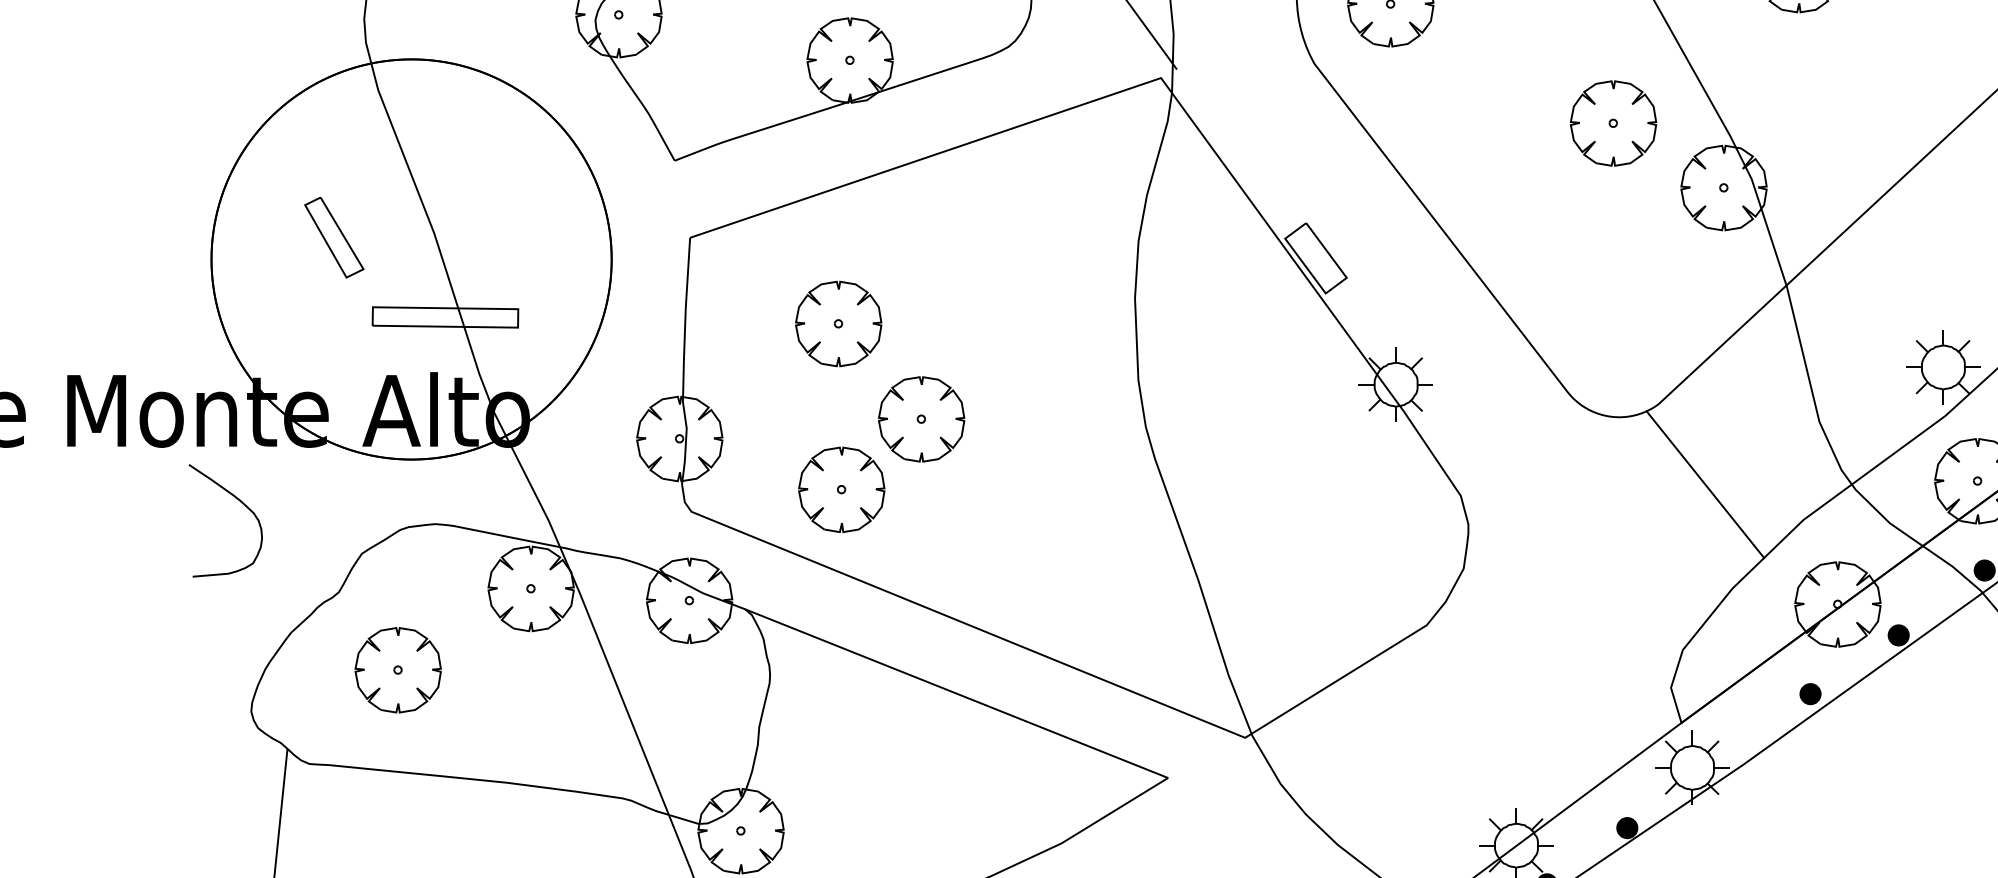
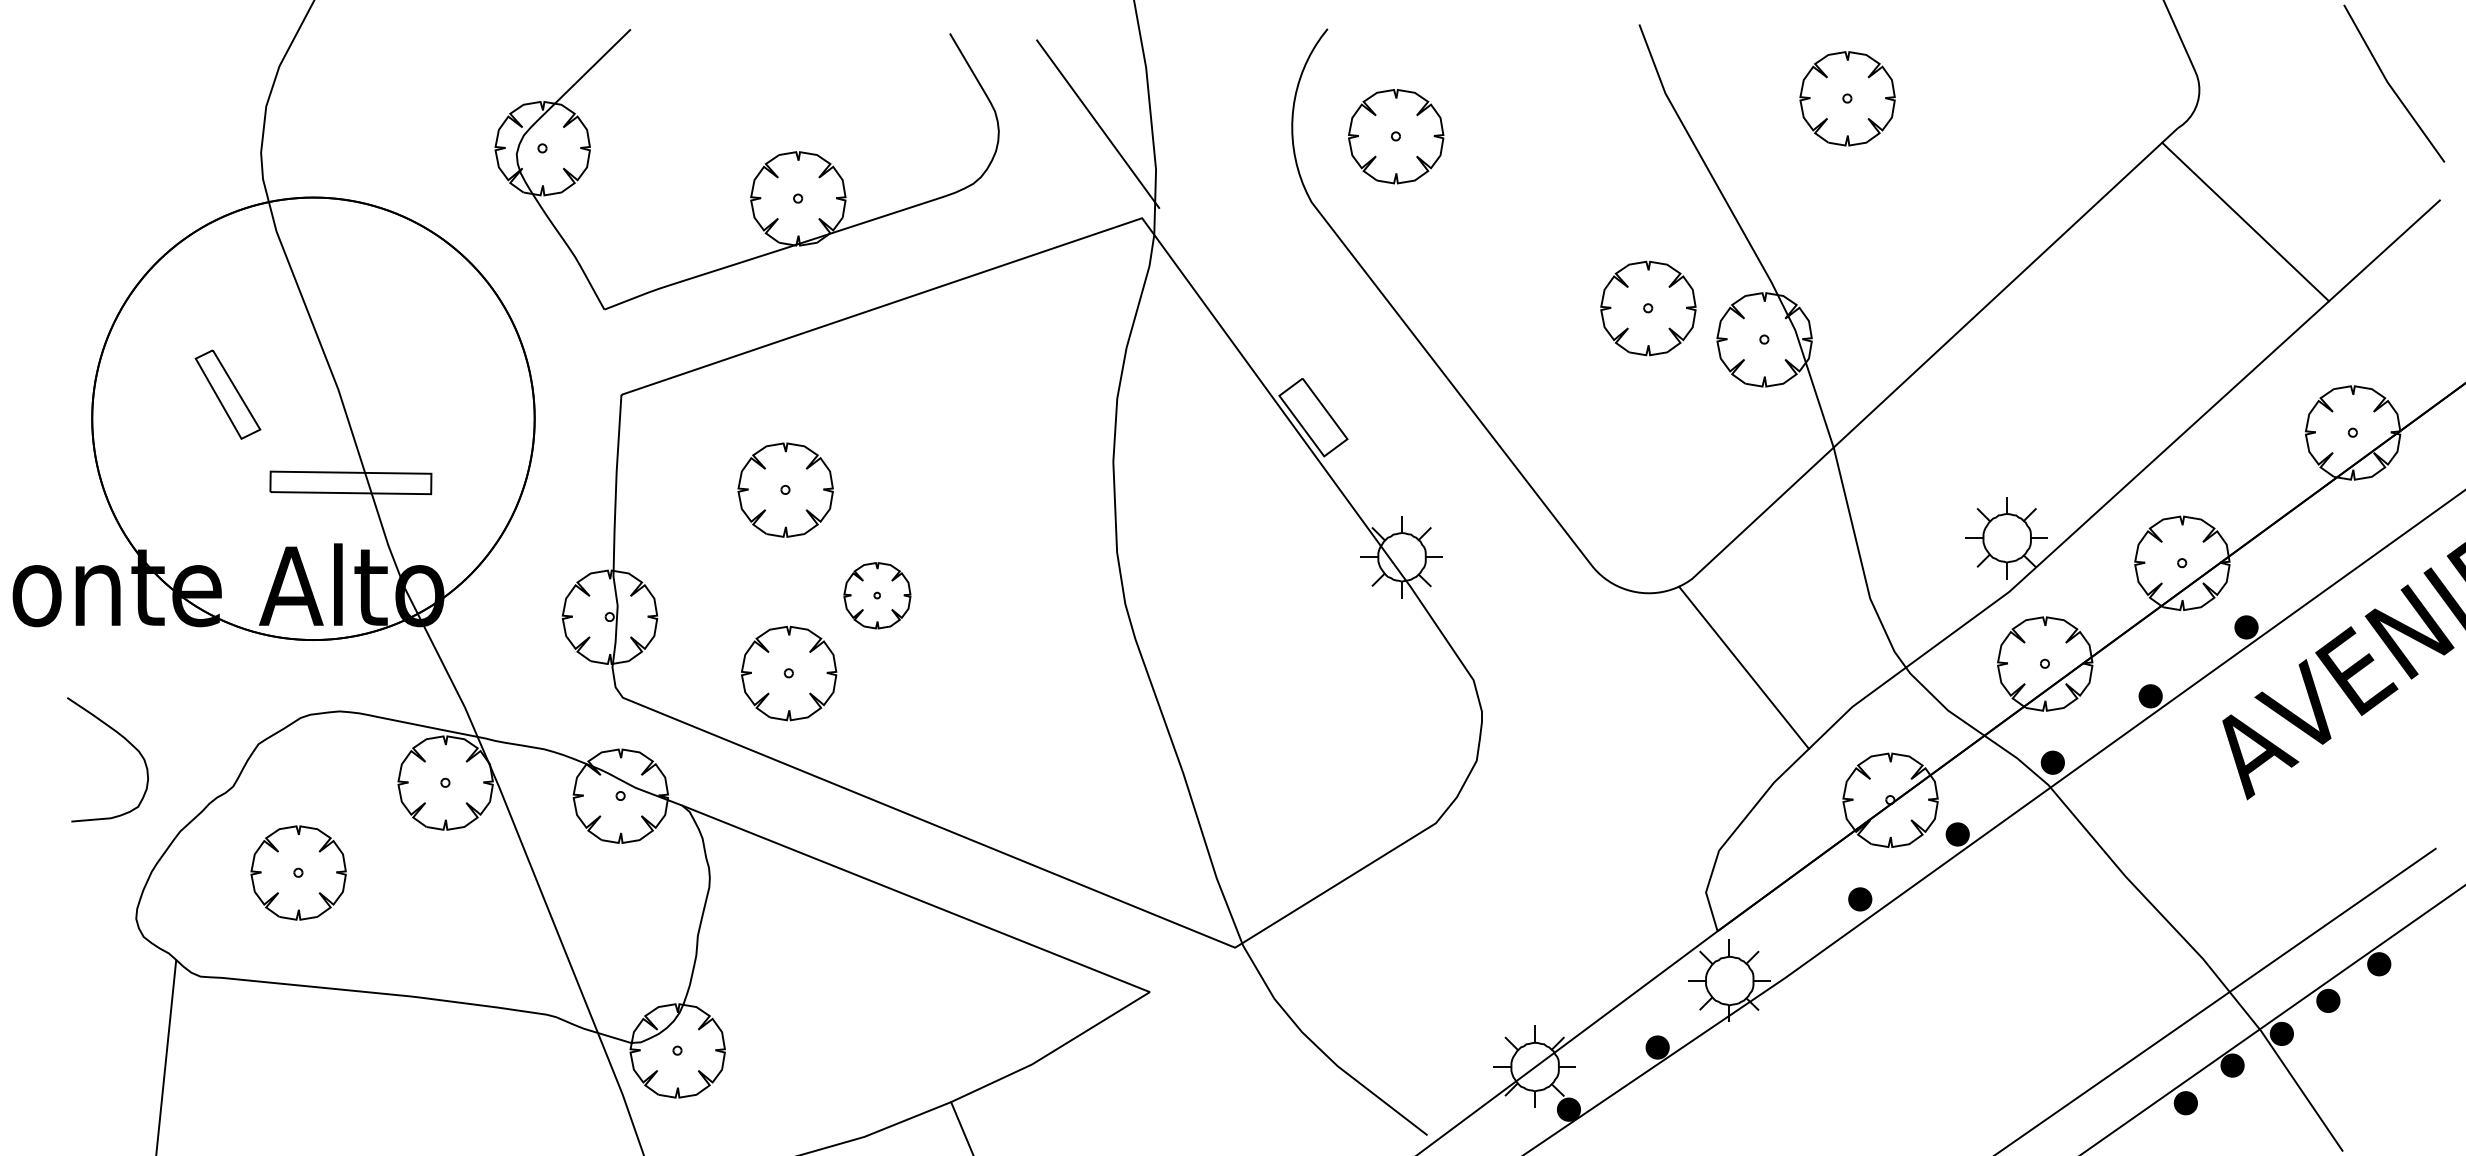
part: (1613, 123) -> (1648, 308), moved
part: (921, 419) -> (877, 595), size x0.7
curve: (241, 503) -> (125, 740), moved

